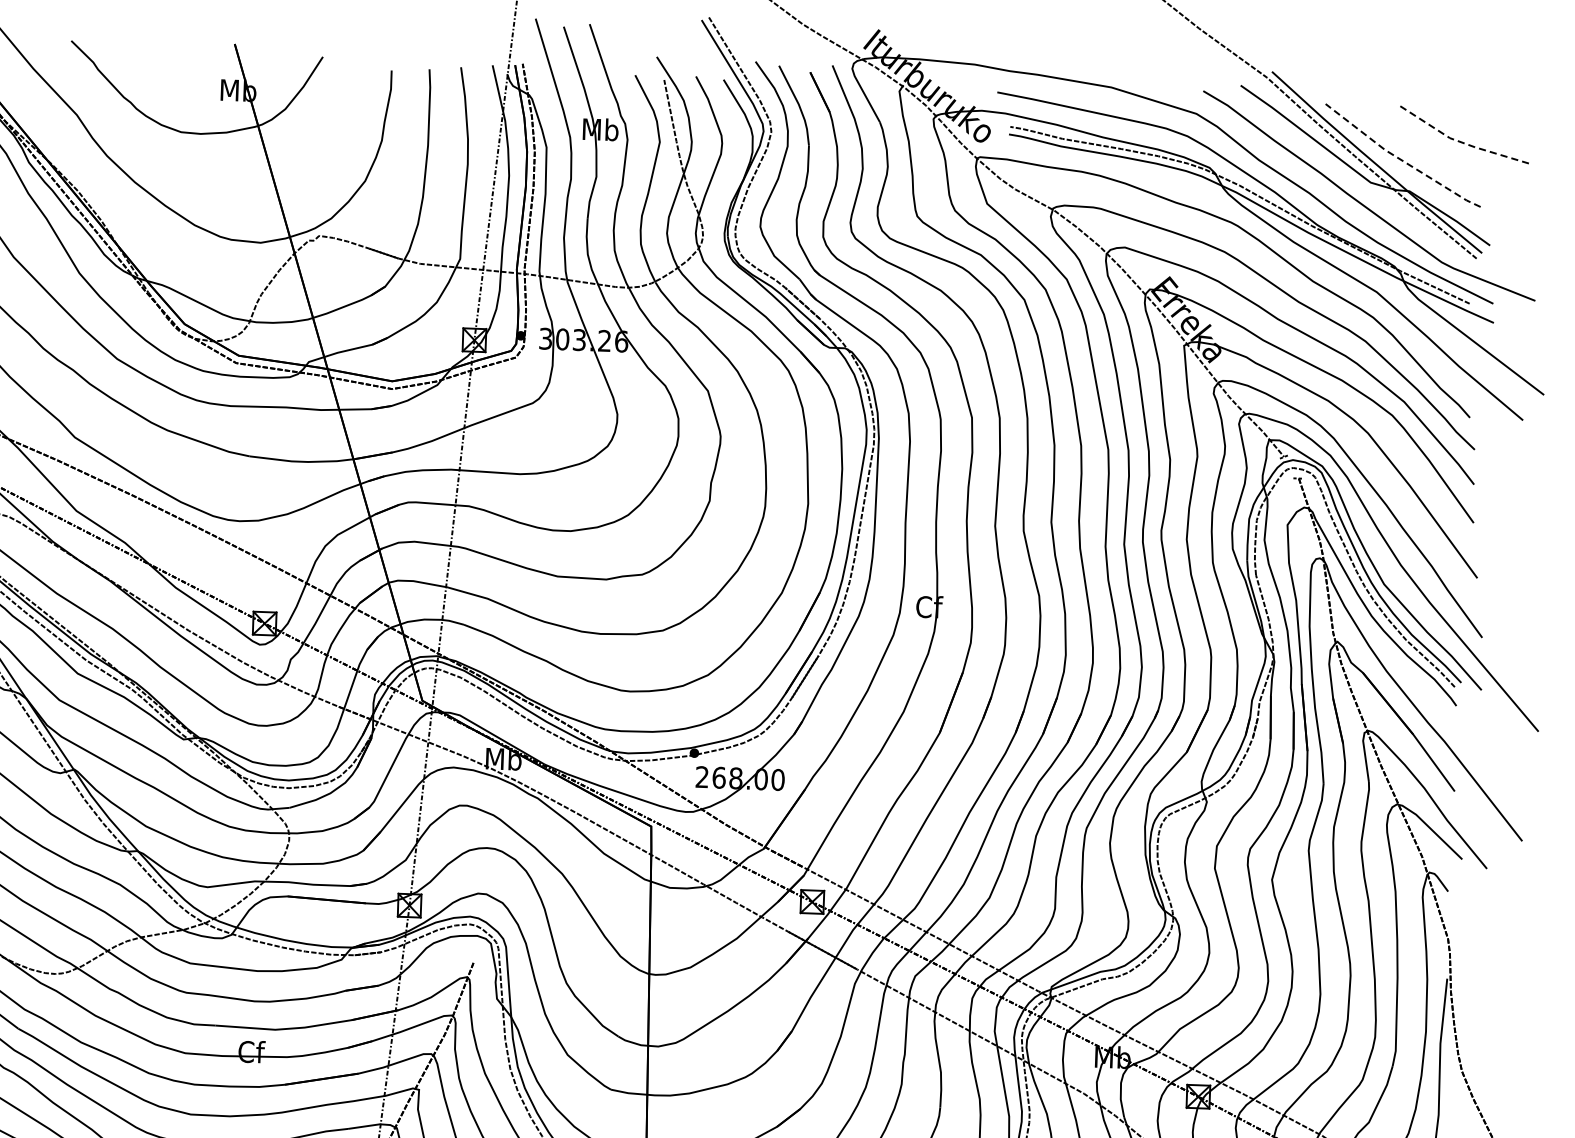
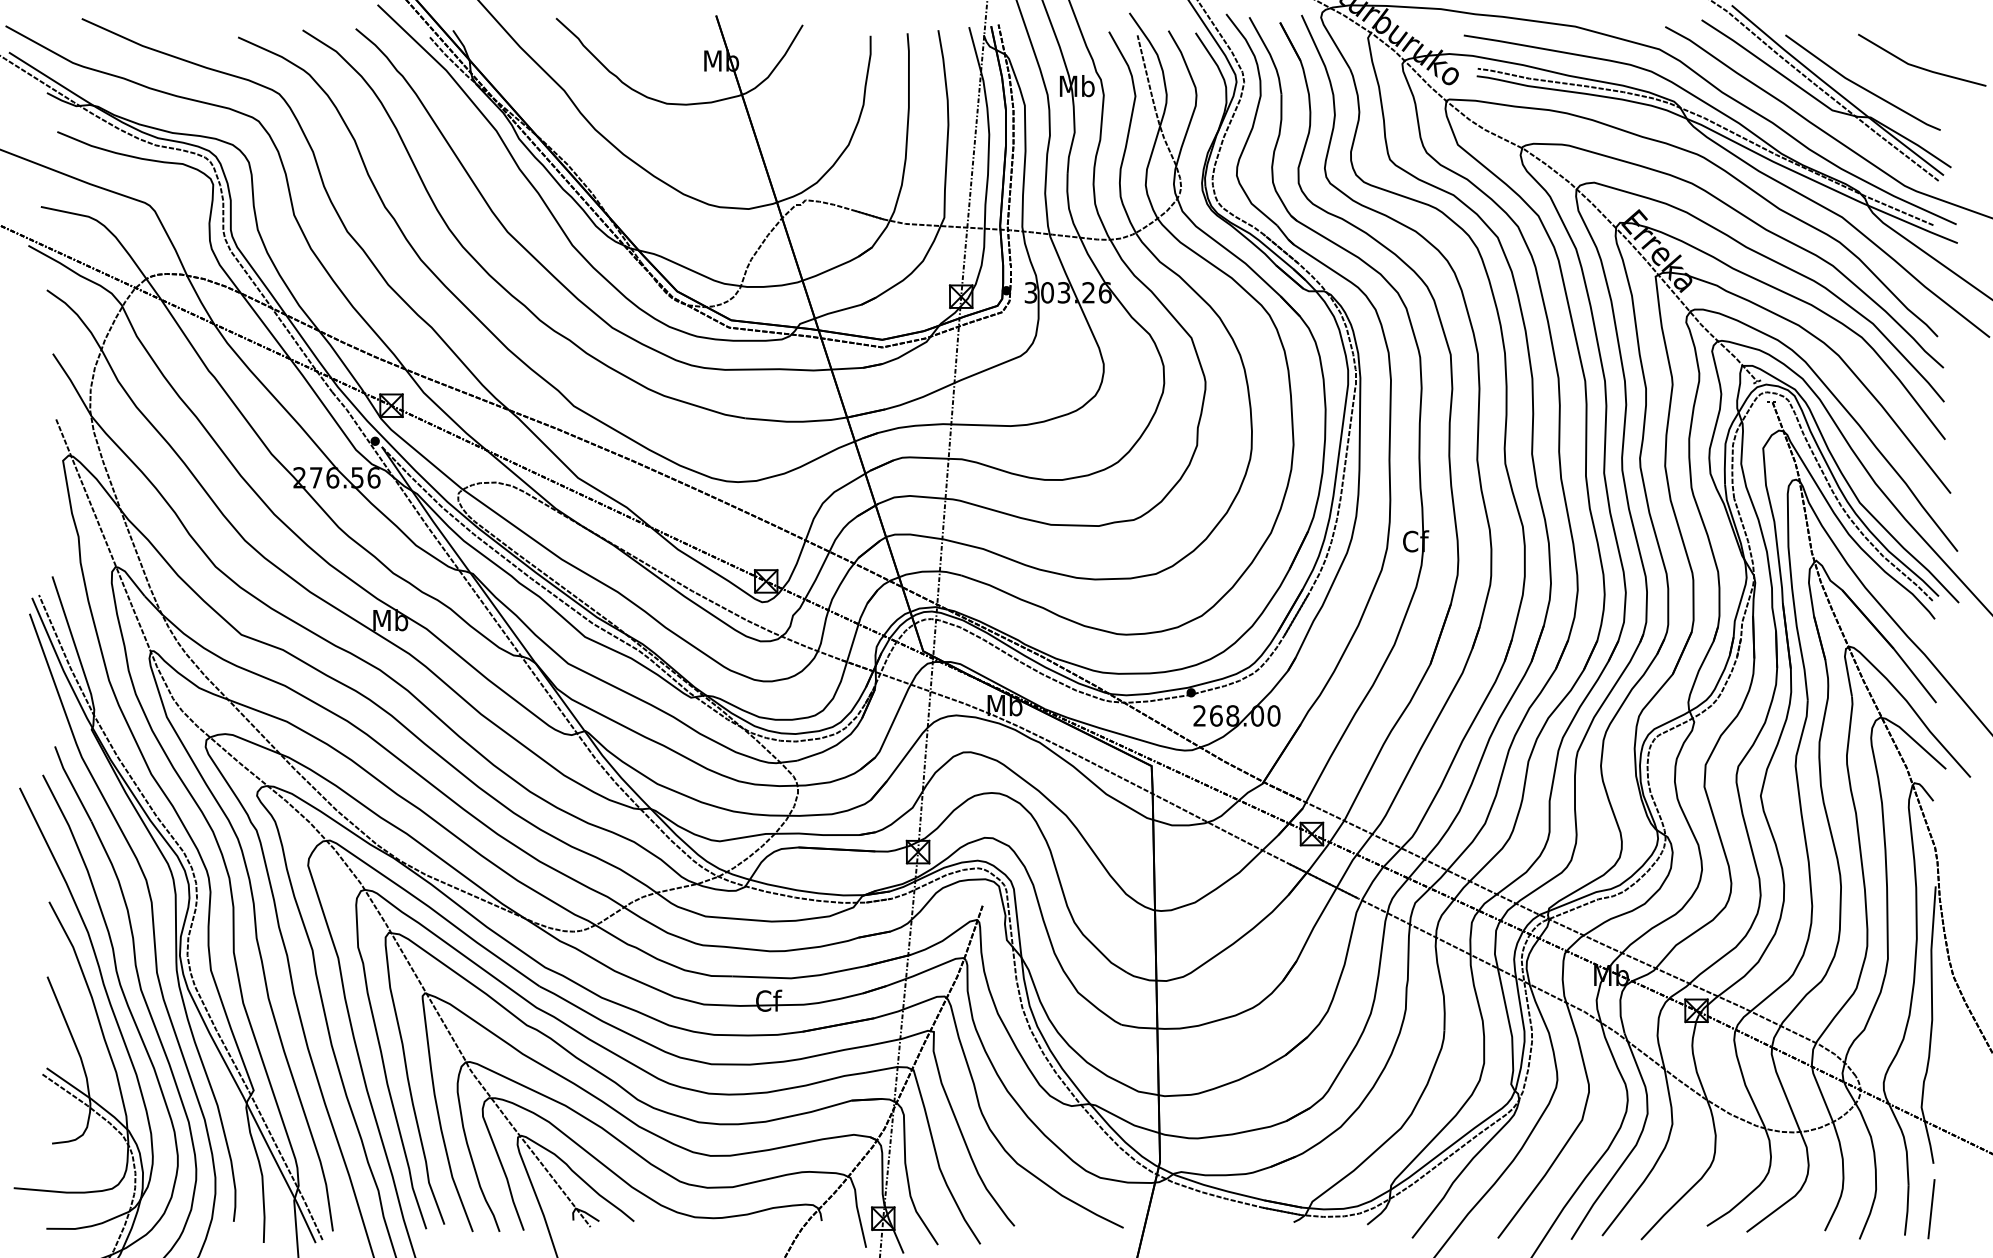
line: (1461, 142) -> (1919, 67), dashed -> solid
line: (1400, 159) -> (1860, 86), dashed -> solid

